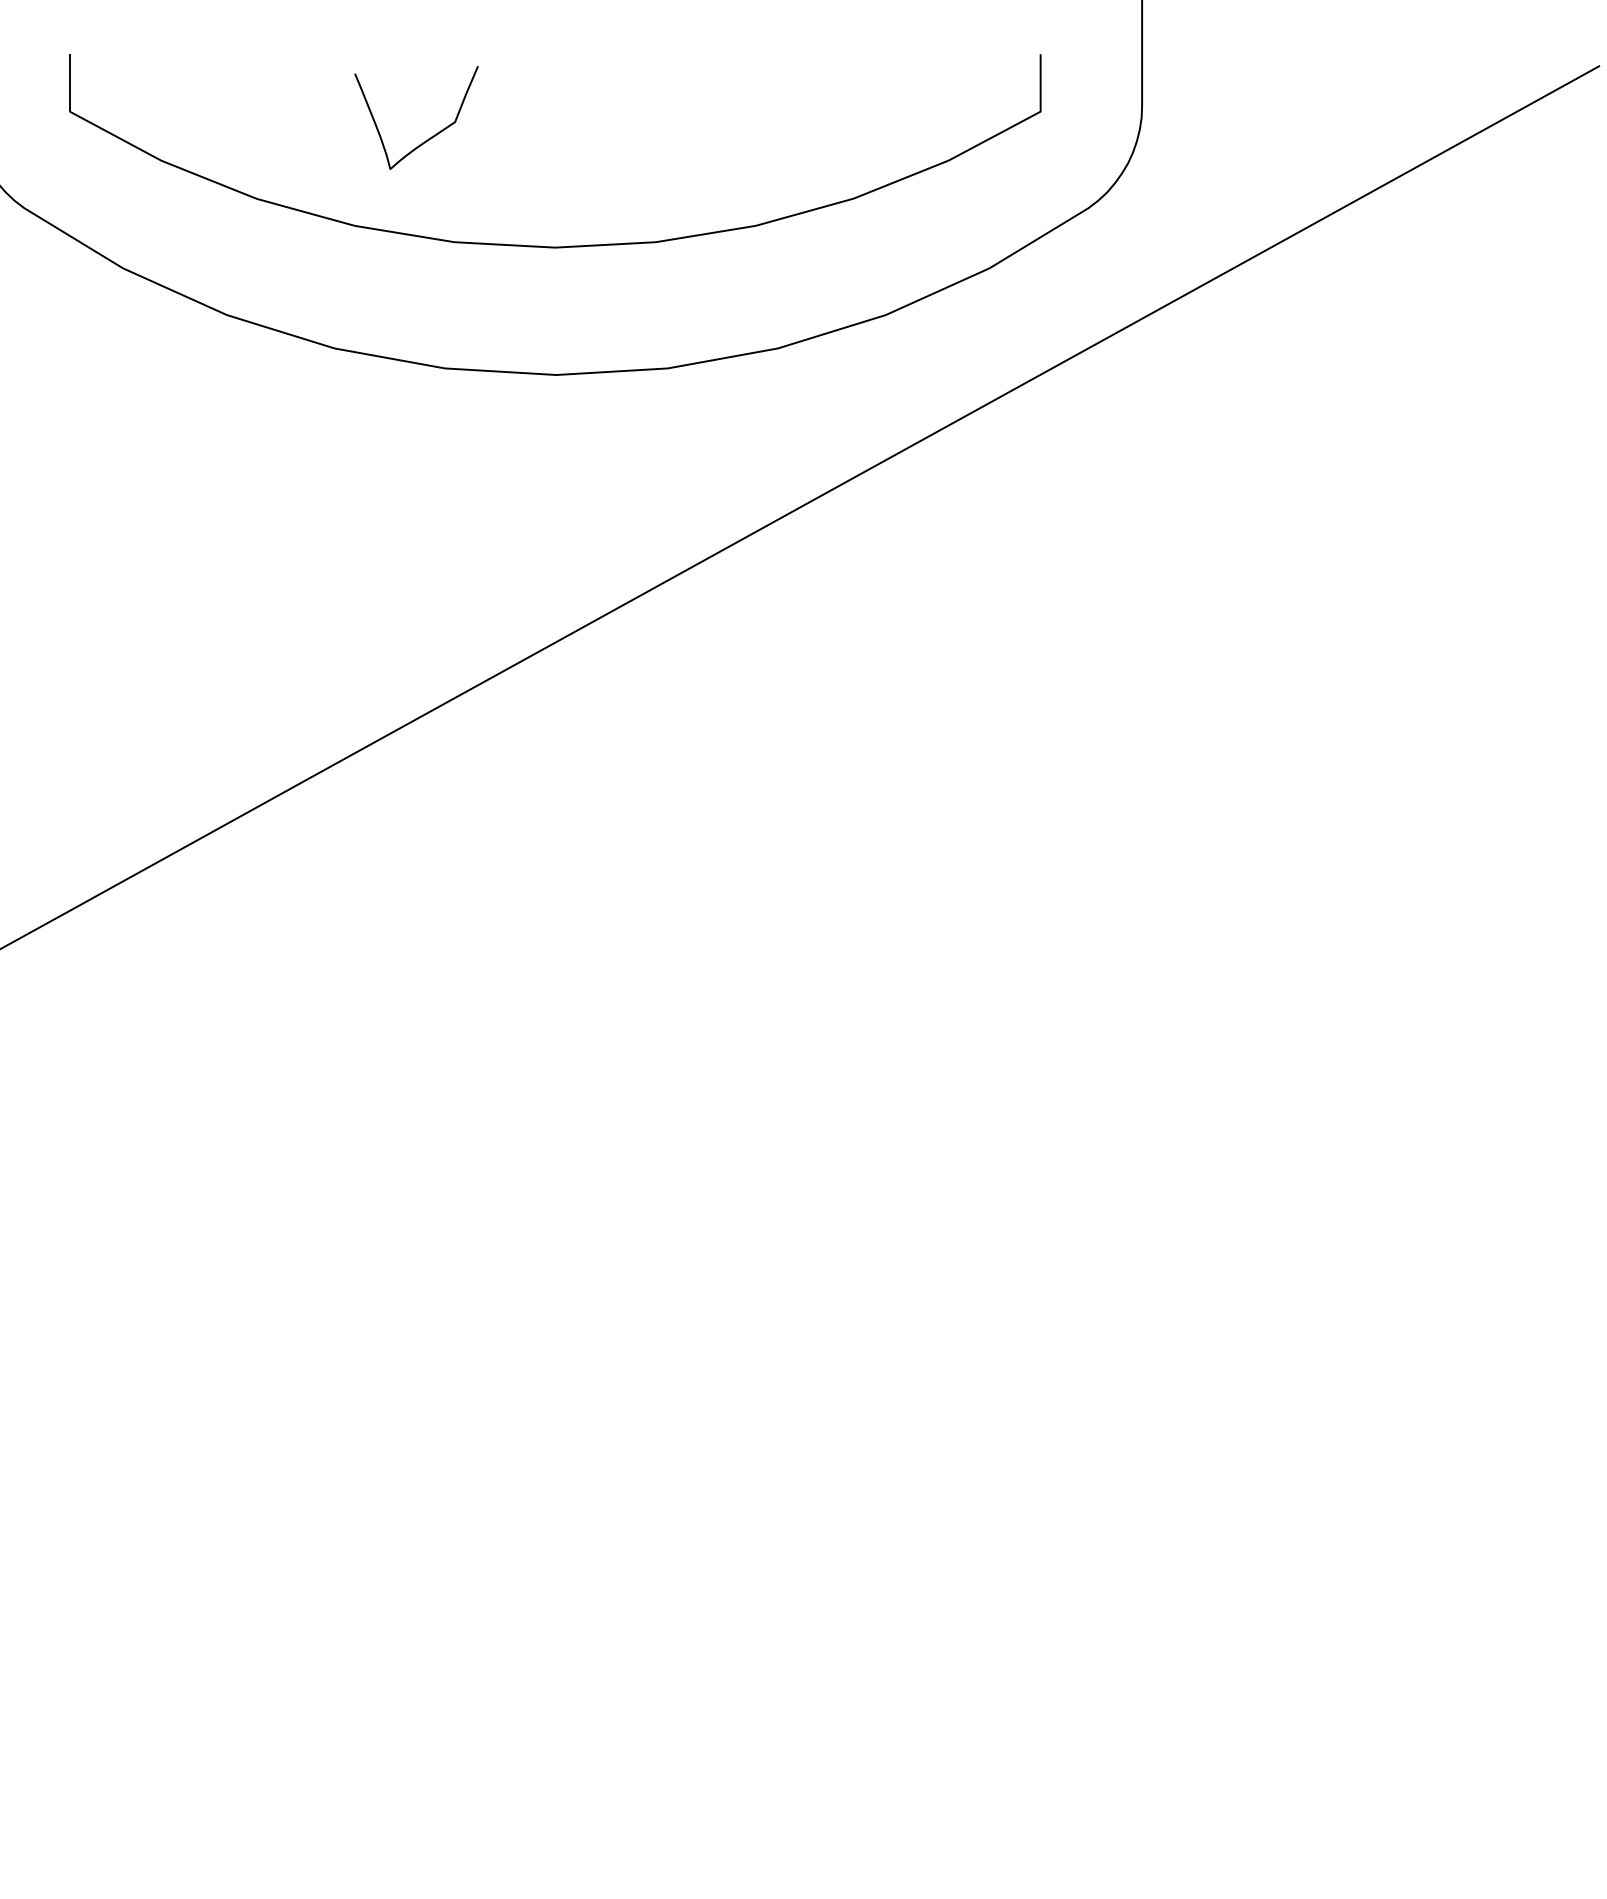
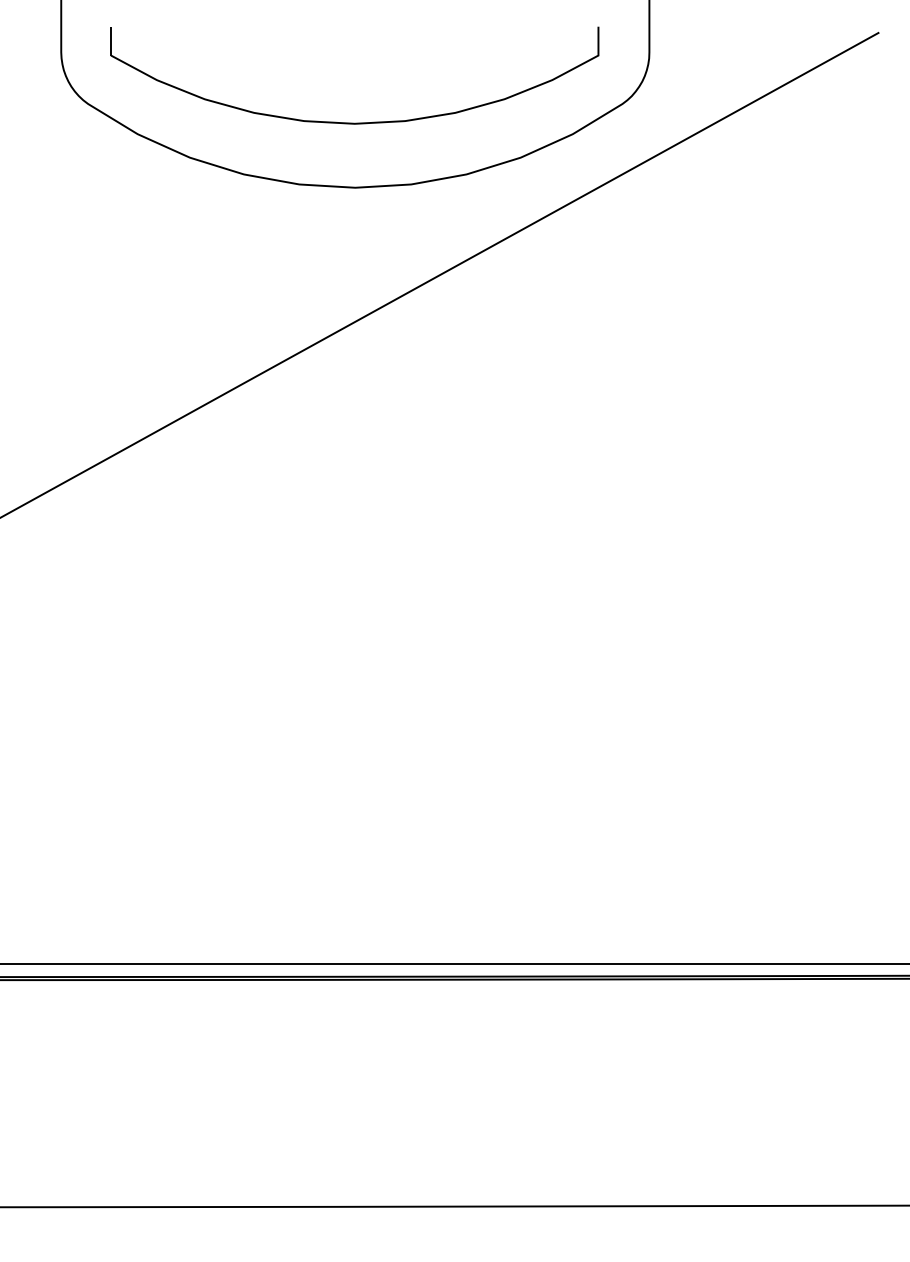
curve: (431, 135) -> (292, 67), removed

